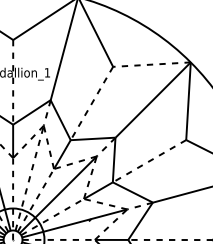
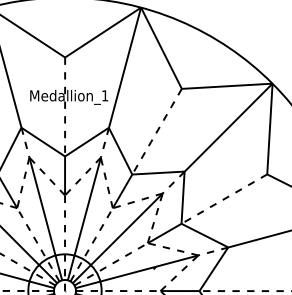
line: (151, 64) -> (226, 86), dashed -> solid
line: (29, 177) -> (84, 218), dashed -> solid

